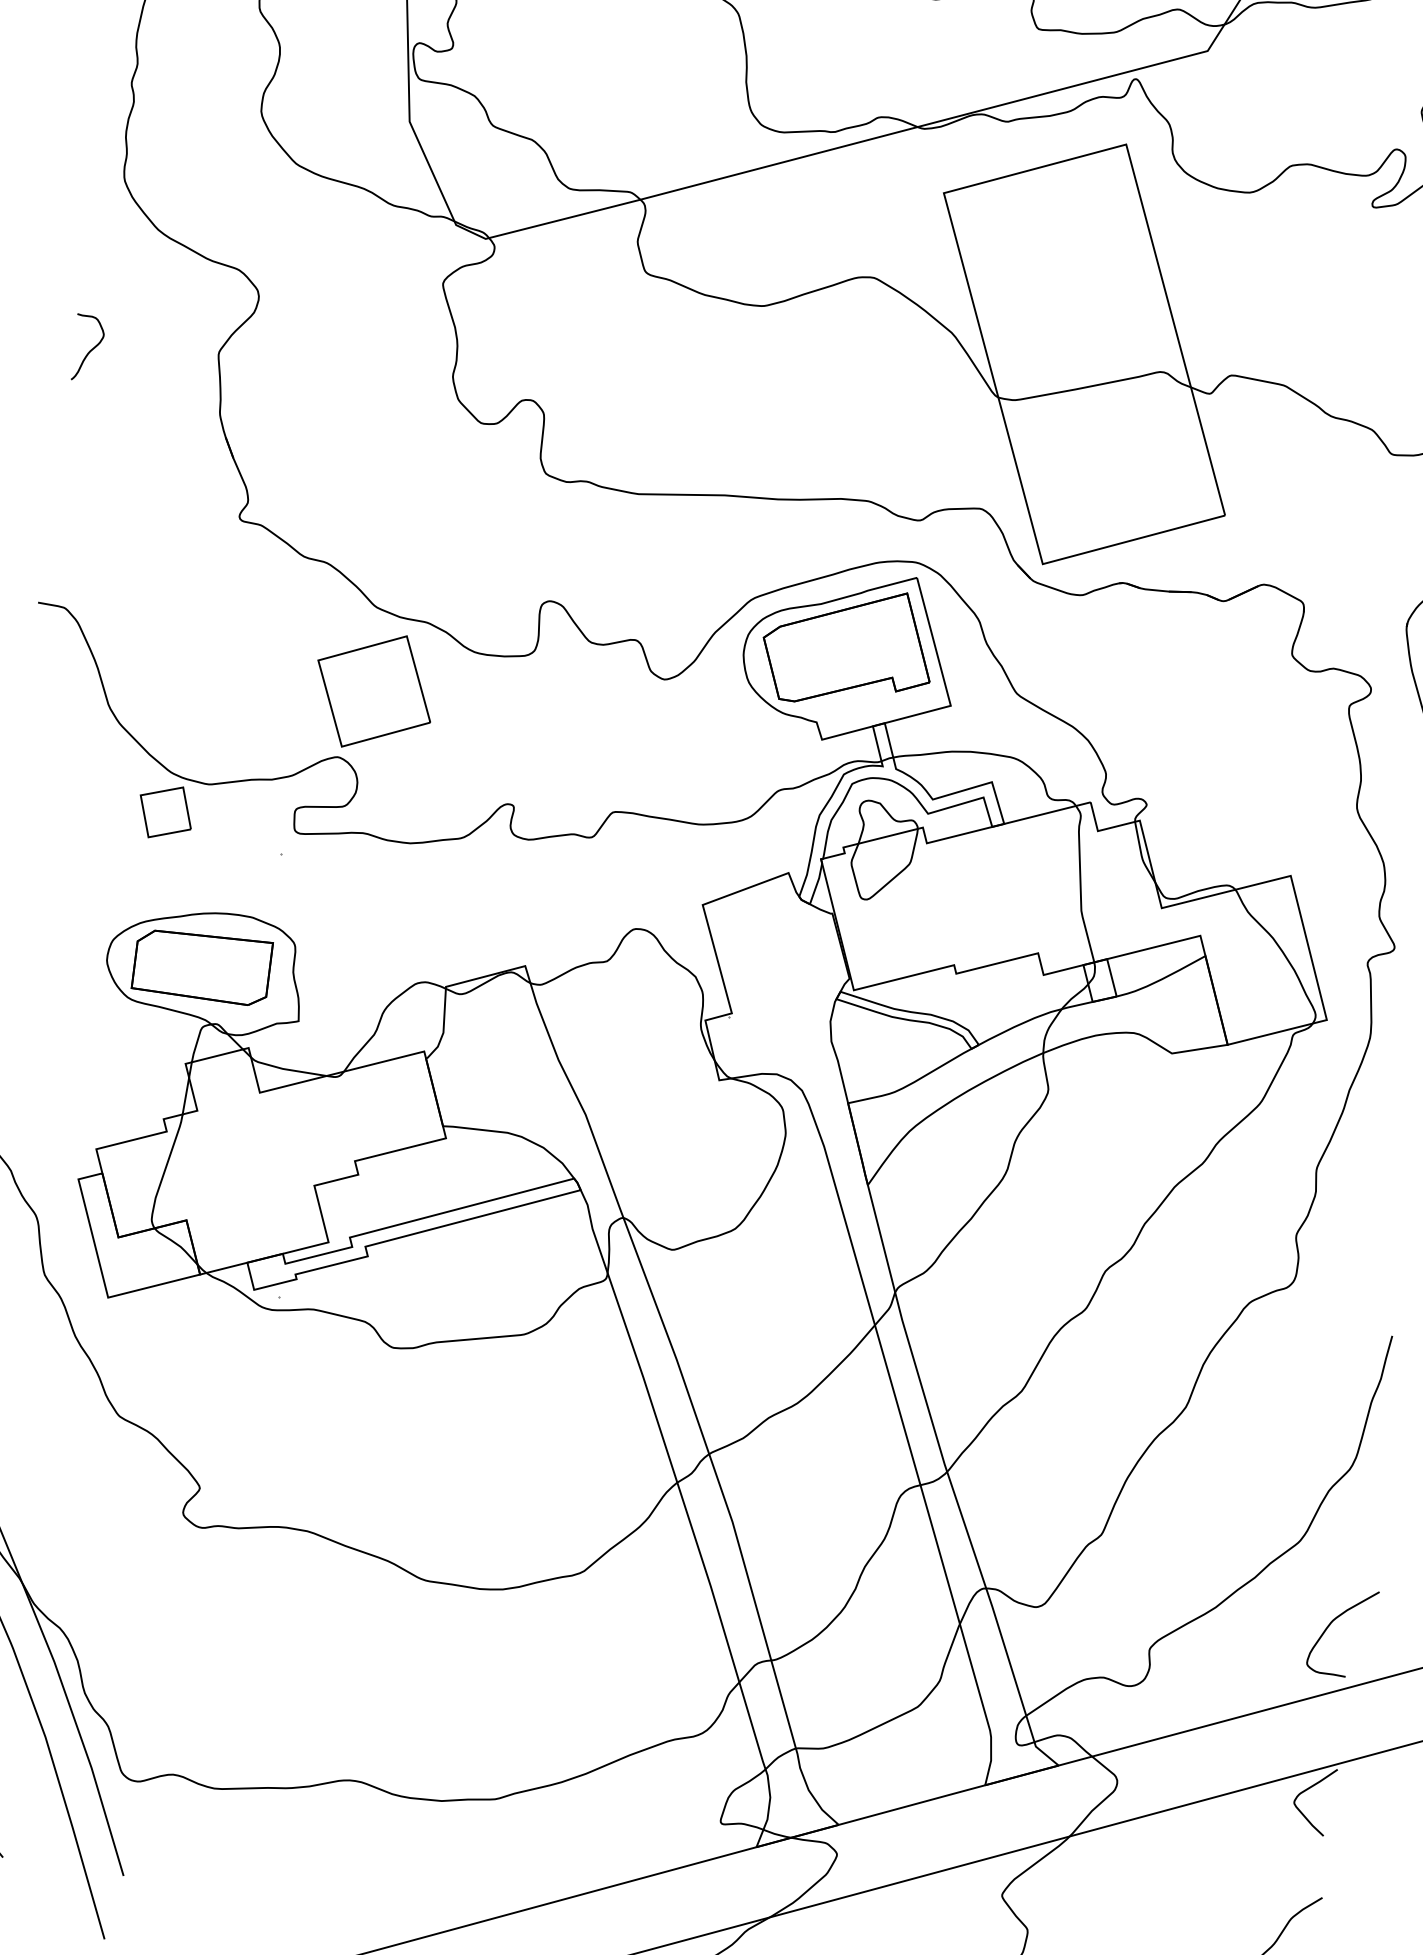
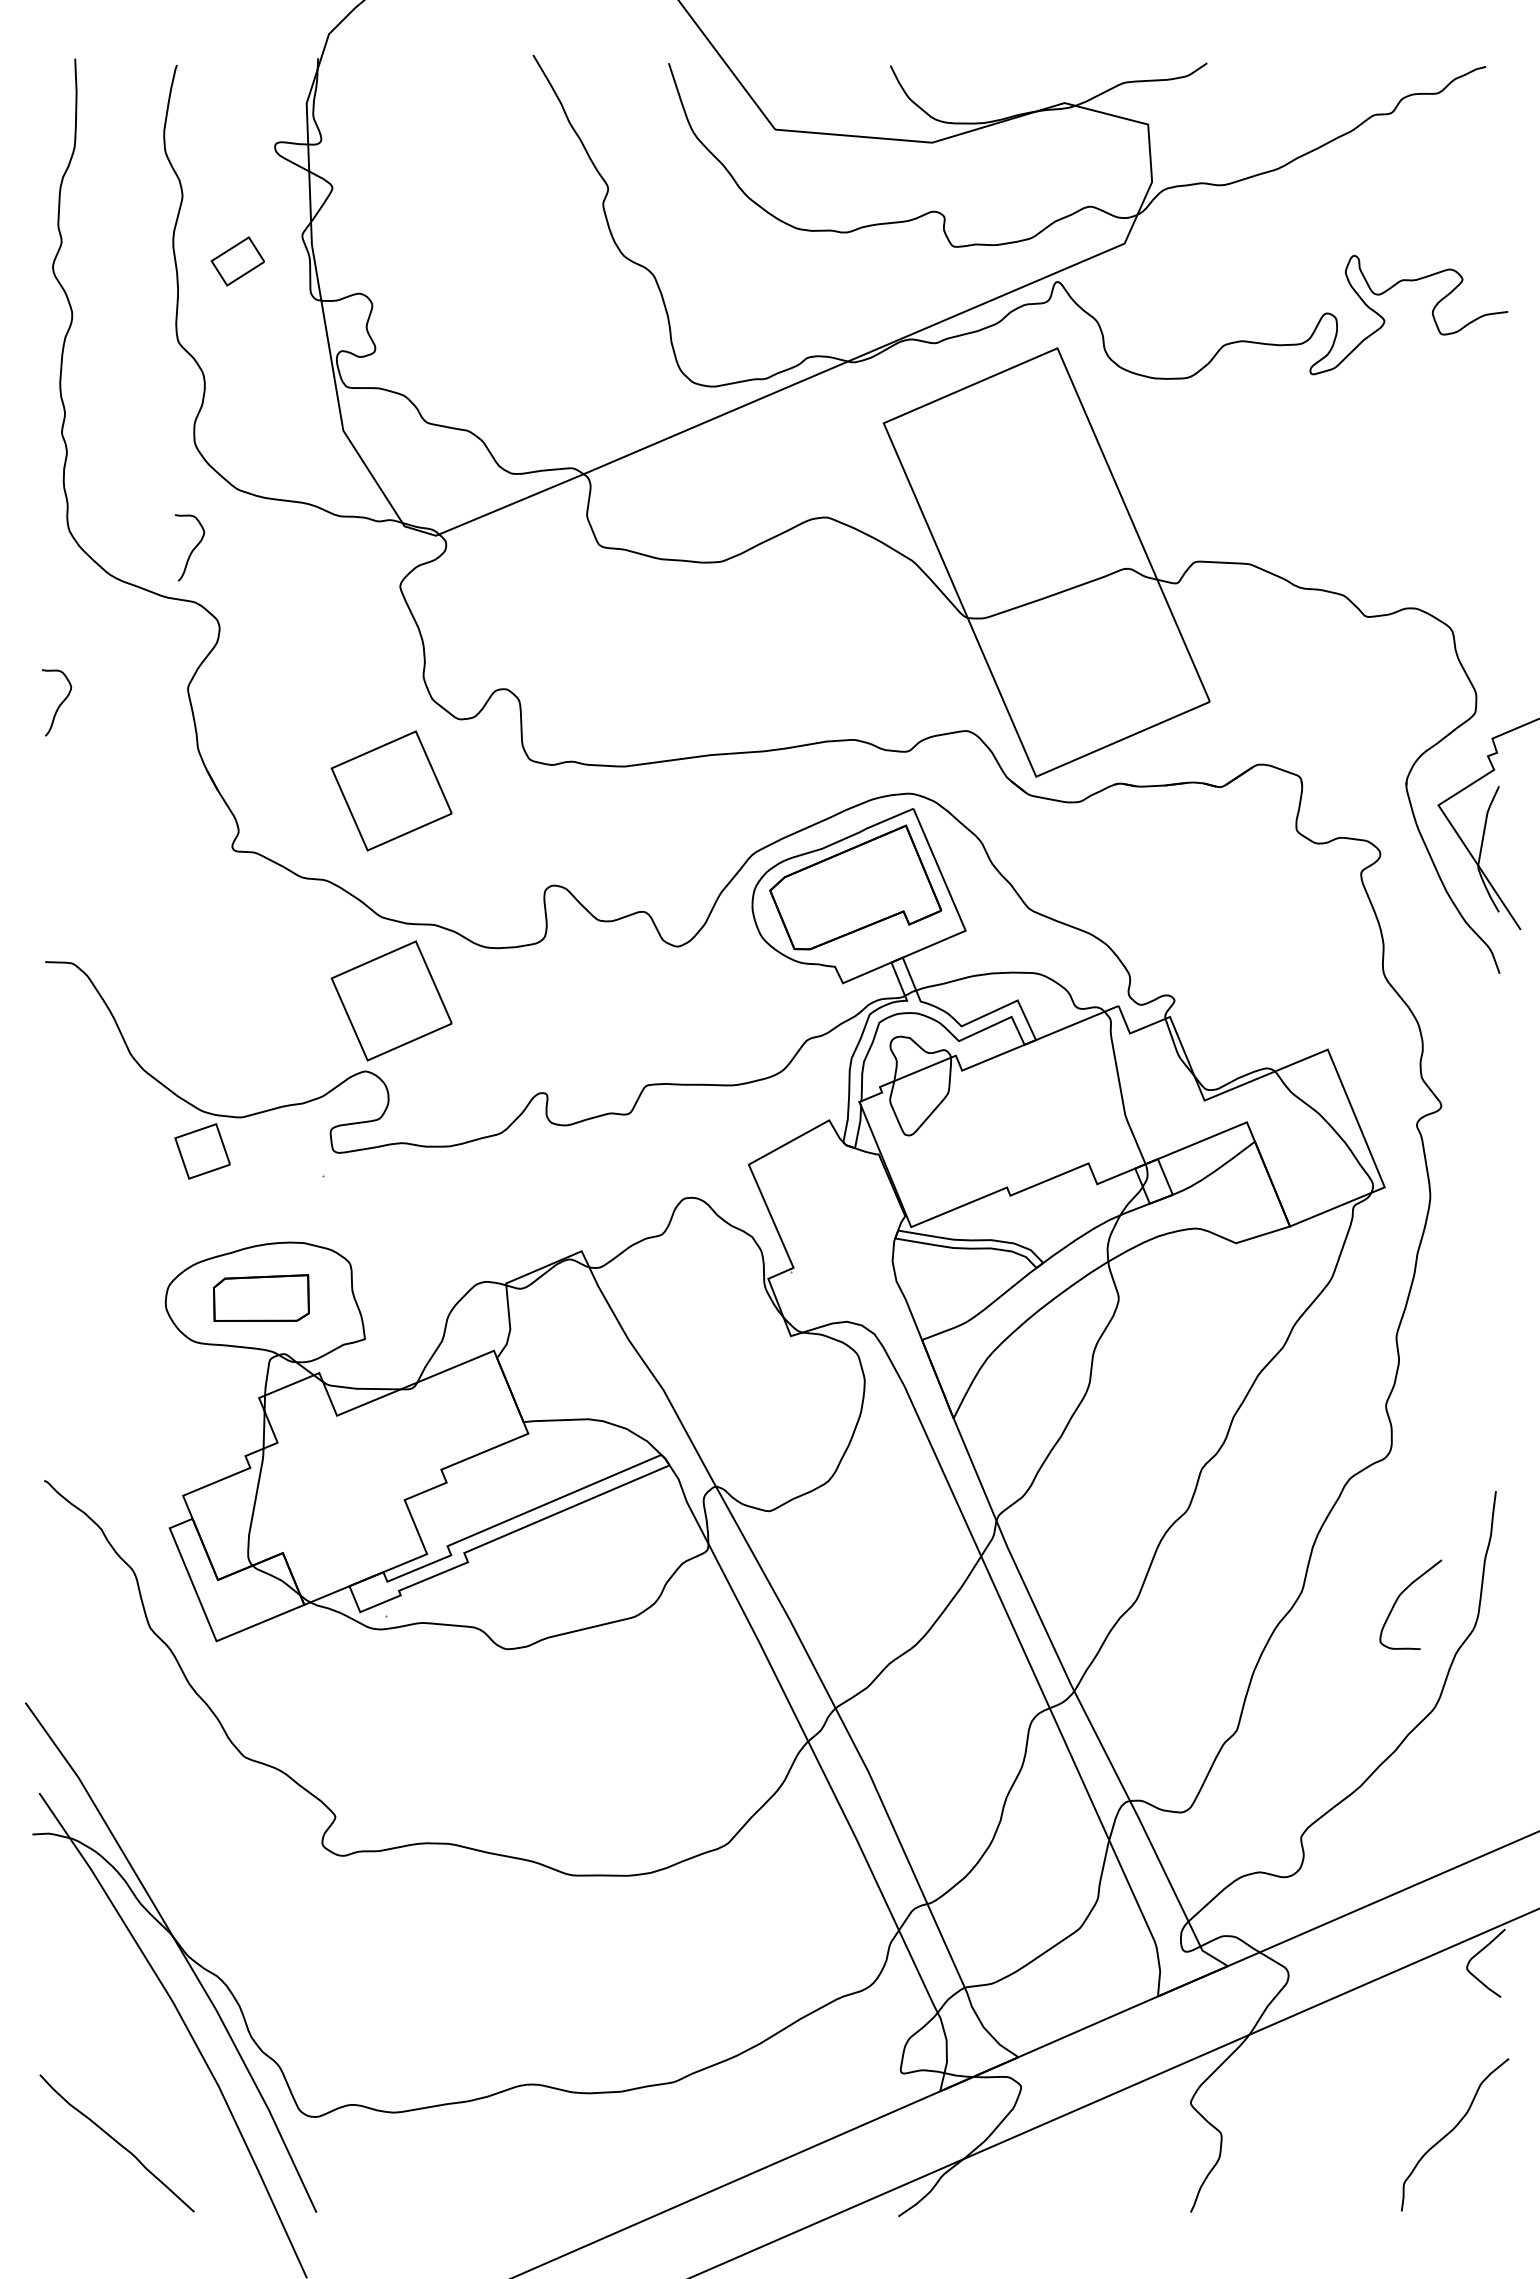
curve: (243, 217) -> (192, 549), added
part: (404, 483) -> (391, 790), added
part: (202, 965) -> (261, 1297), size x0.7
curve: (1333, 1621) -> (1400, 1596), moved

